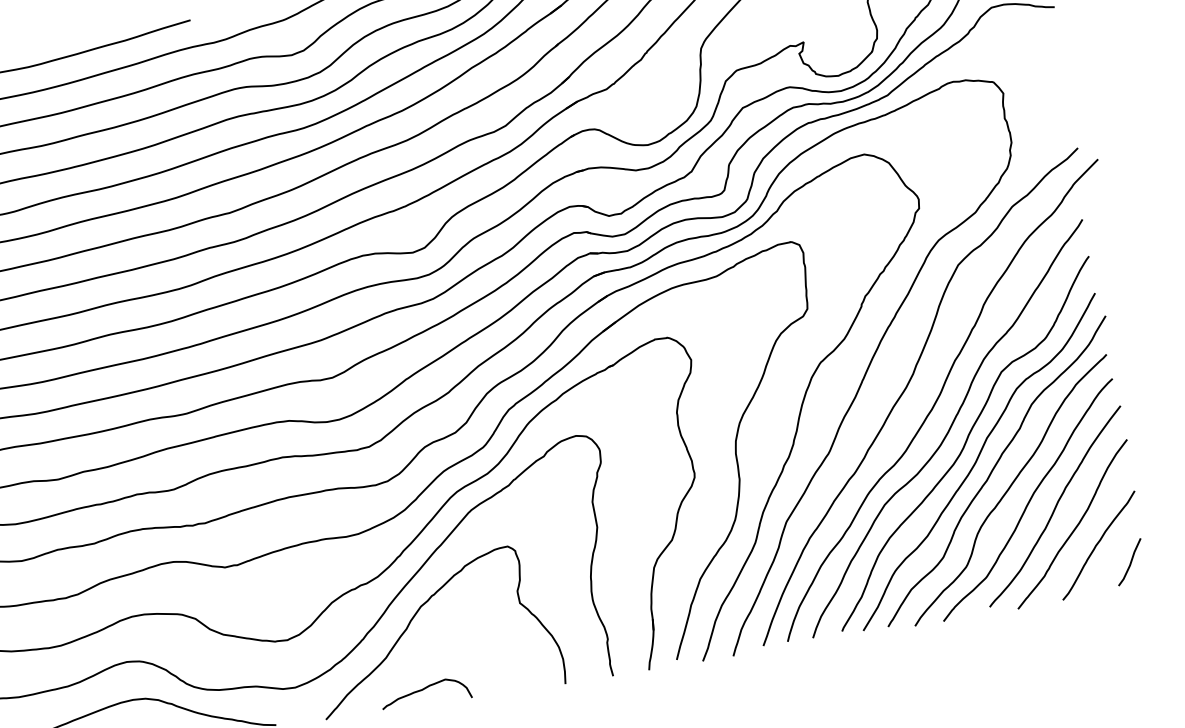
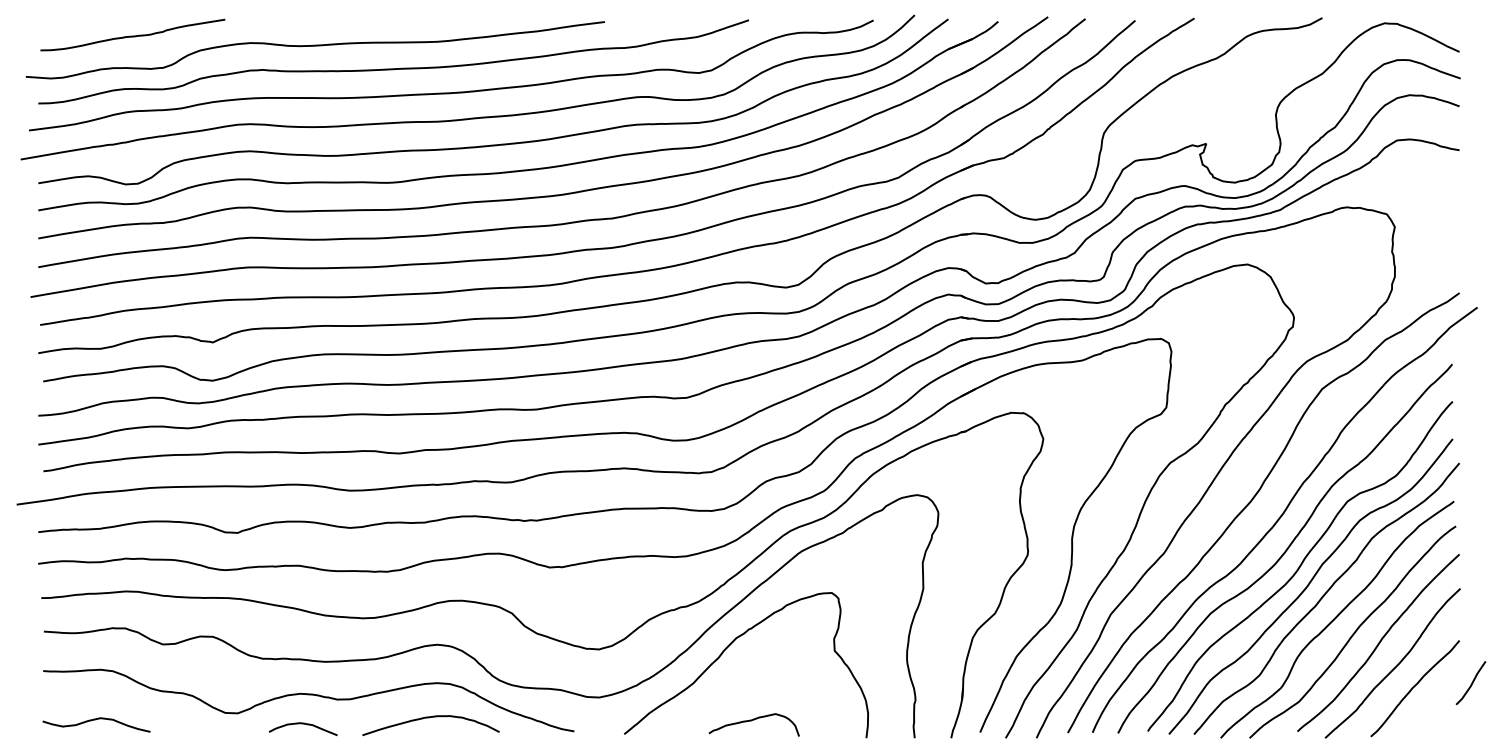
line: (1130, 562) -> (1471, 683), moved
curve: (422, 690) -> (751, 721), moved

